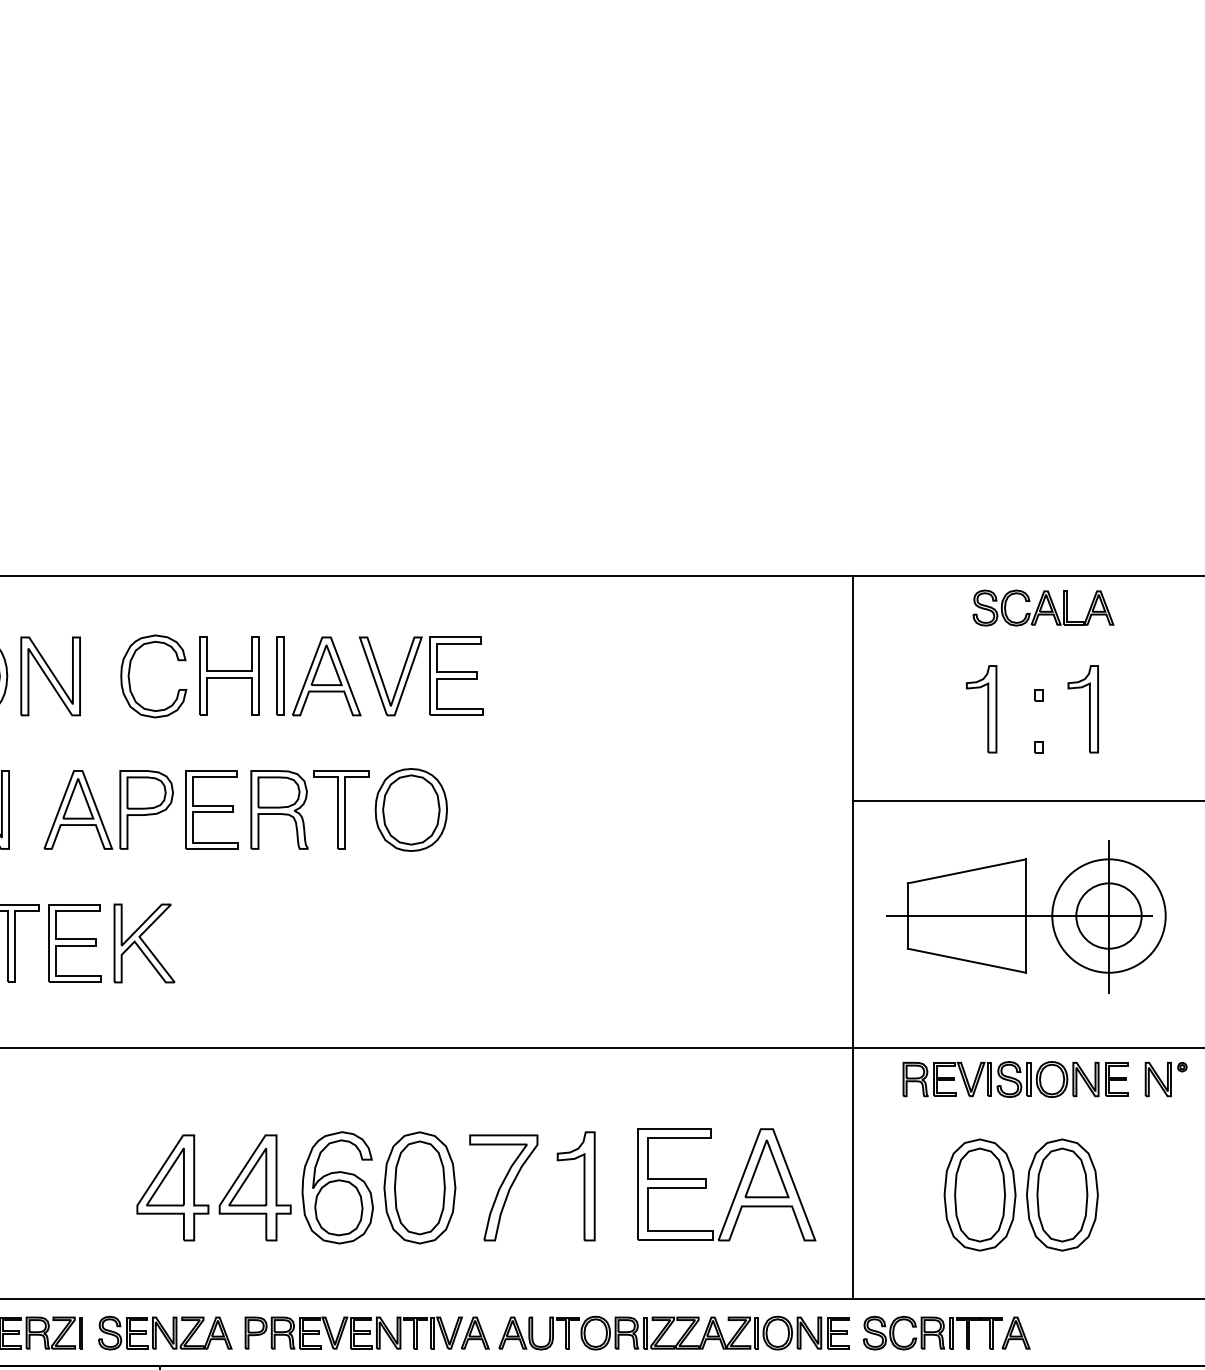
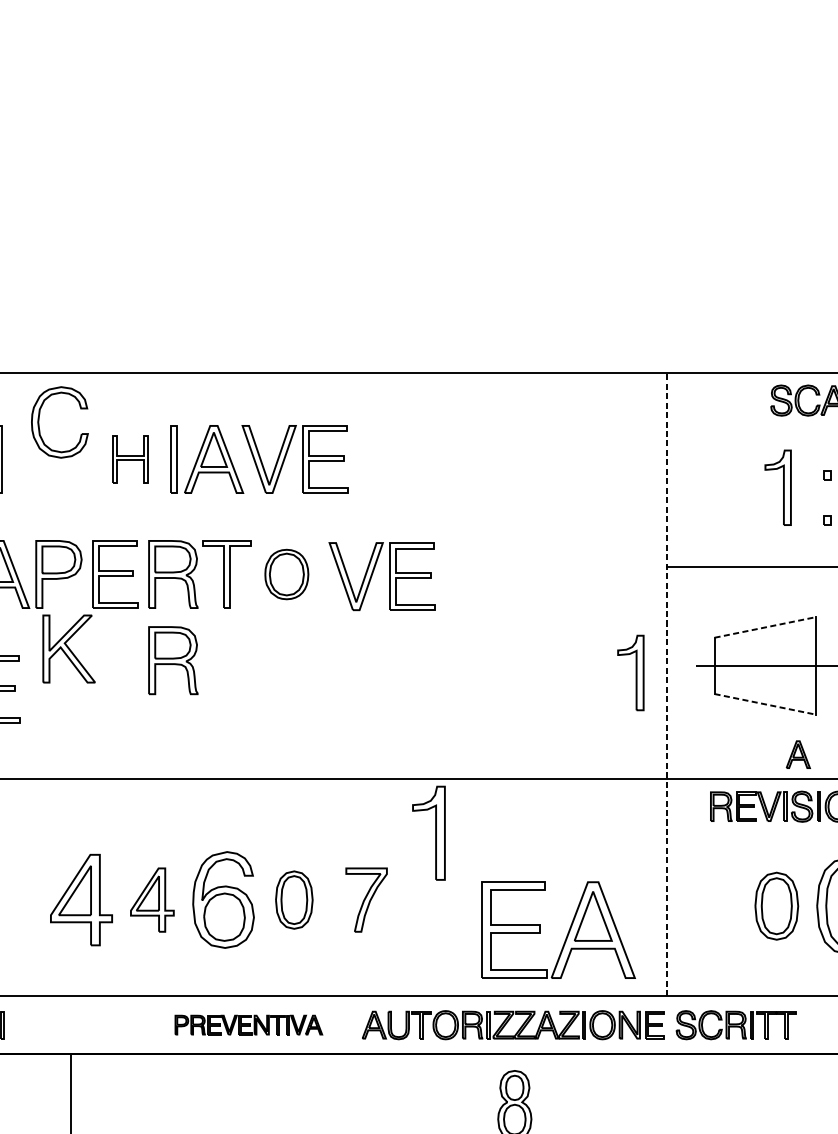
part: (229, 675) -> (130, 458), size x0.7
part: (130, 680) -> (39, 425), moved
part: (410, 809) -> (286, 574), size x0.7
part: (530, 812) -> (389, 576), added
line: (967, 871) -> (766, 627), solid -> dashed
part: (279, 909) -> (173, 660), added
part: (810, 924) -> (630, 673), added
line: (853, 937) -> (667, 684), solid -> dashed
part: (144, 943) -> (69, 649), moved
line: (967, 960) -> (766, 704), solid -> dashed
part: (583, 1186) -> (435, 833), moved
part: (254, 1187) -> (151, 899), size x0.7
part: (419, 1187) -> (293, 899), size x0.6
part: (503, 1187) -> (366, 899), size x0.7
part: (736, 1189) -> (567, 934), moved
part: (979, 1194) -> (776, 905), size x0.7
part: (165, 1332) -> (75, 1024), removed
part: (366, 1332) -> (248, 1024), size x0.7
part: (1015, 1332) -> (797, 754), moved

